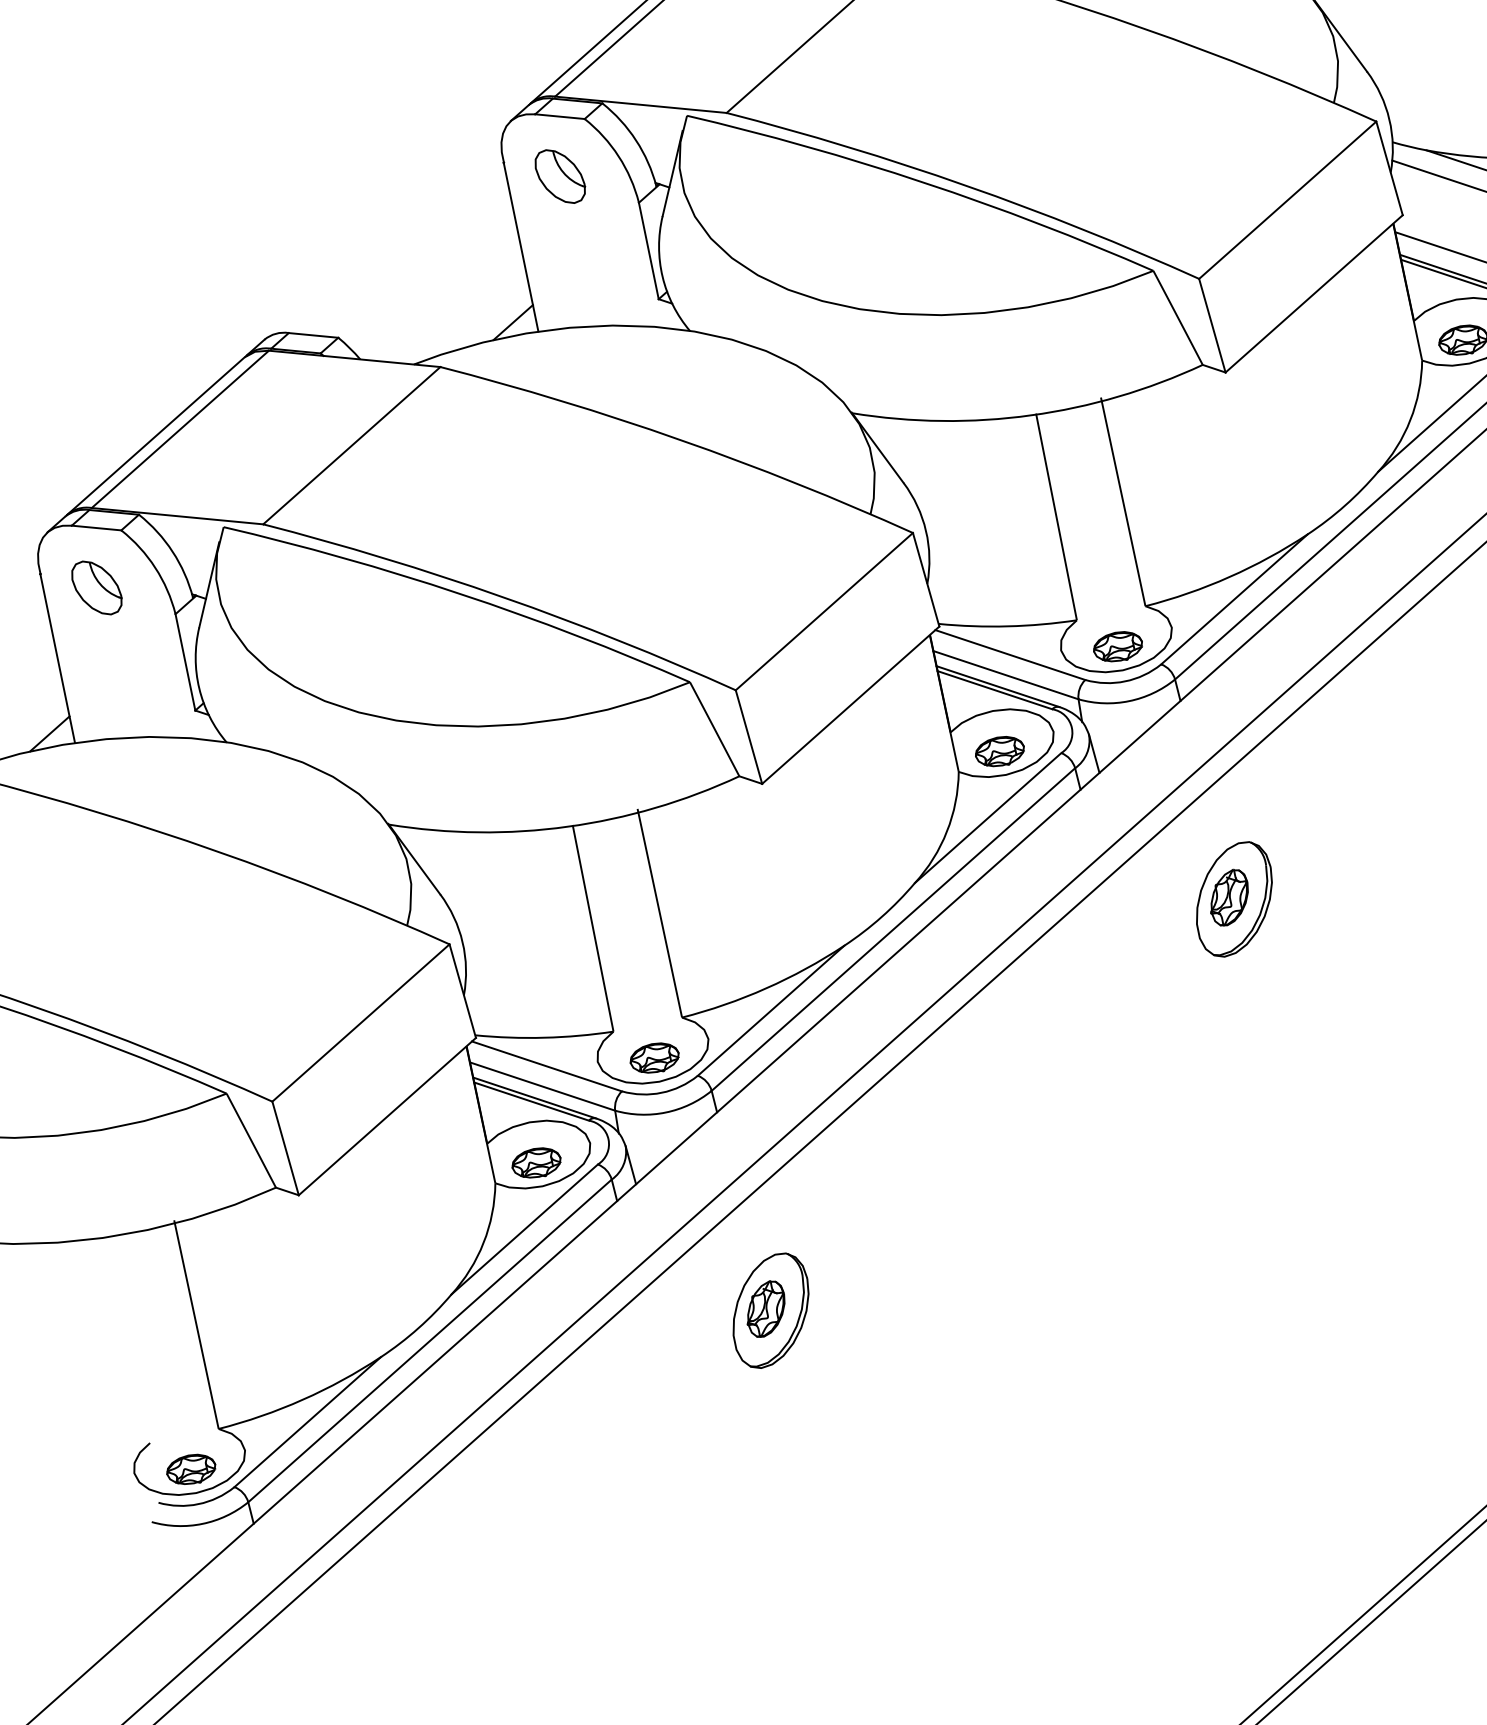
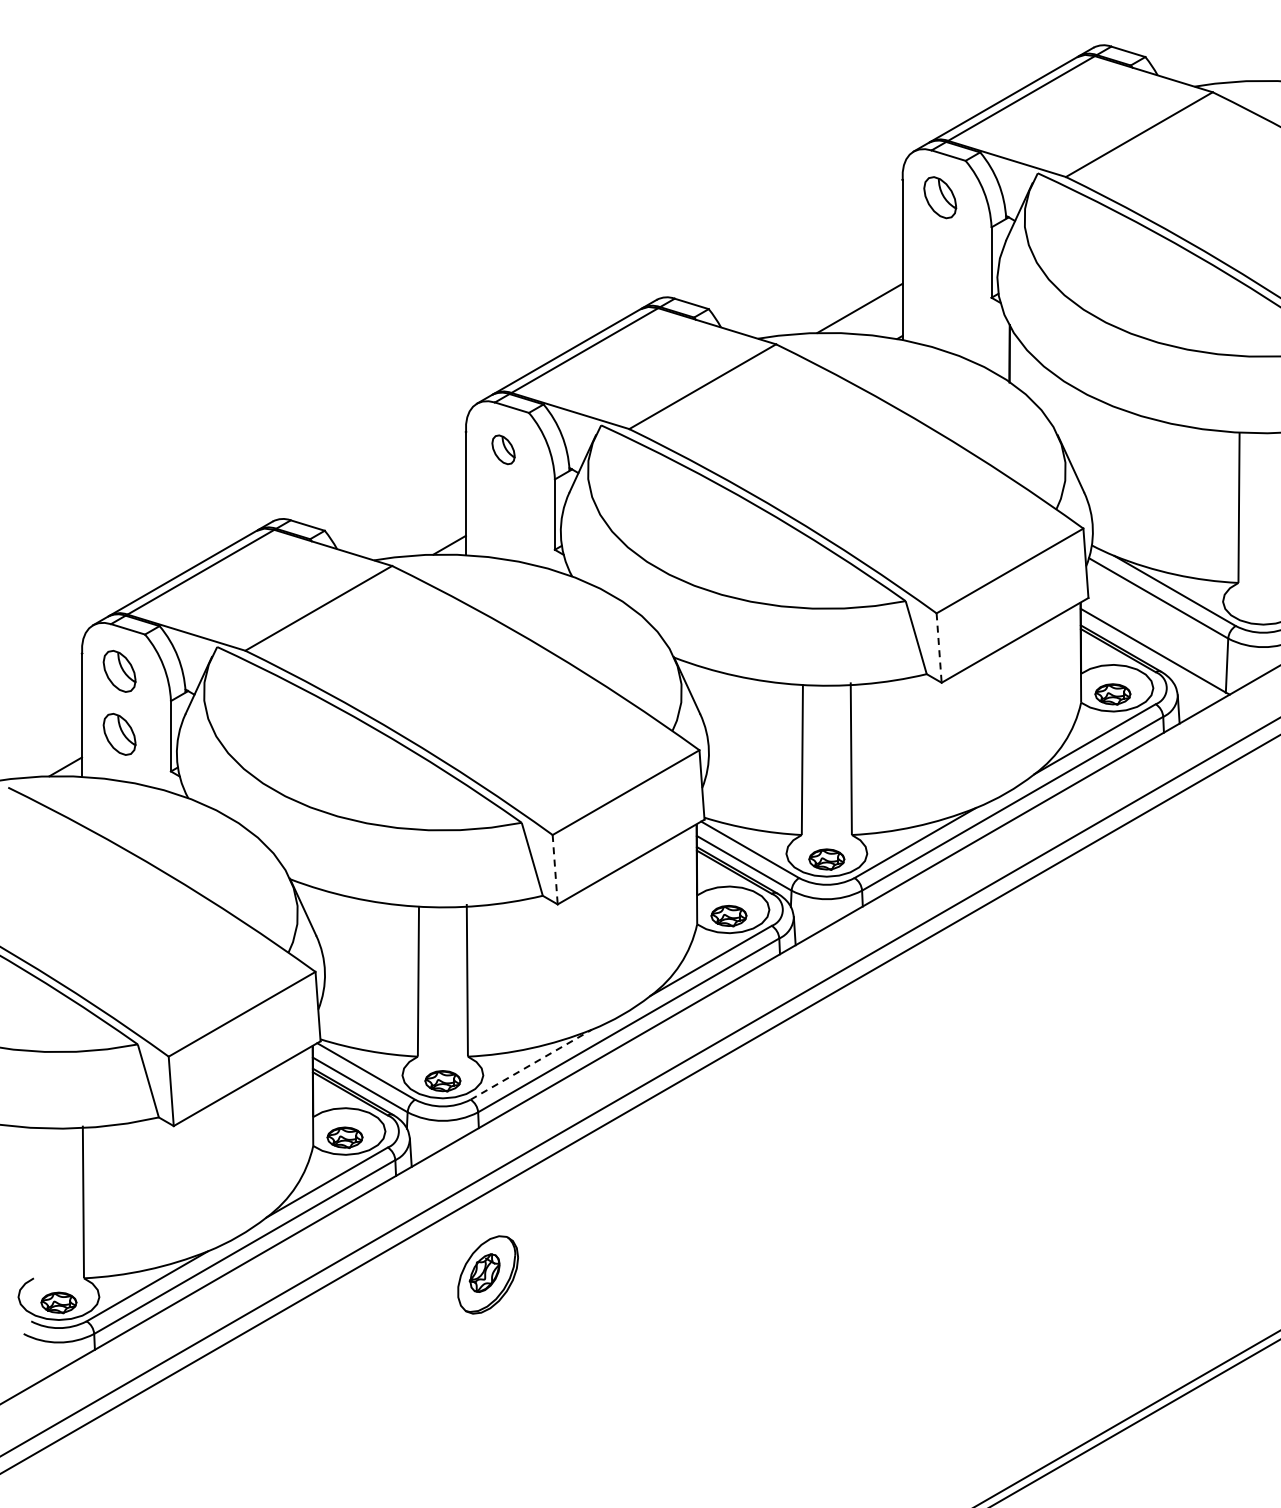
part: (560, 176) -> (503, 449), size x0.7
line: (1212, 326) -> (939, 648), solid -> dashed
part: (114, 674) -> (119, 734), added
line: (749, 736) -> (555, 869), solid -> dashed
part: (1233, 898) -> (871, 1052), removed
line: (771, 1010) -> (531, 1064), solid -> dashed

